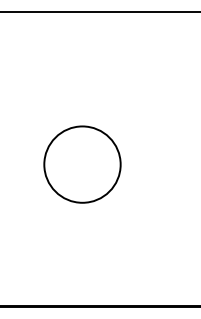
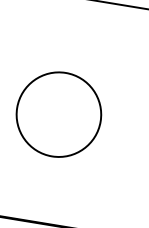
circle: (82, 164) -> (58, 114), size x1.43

